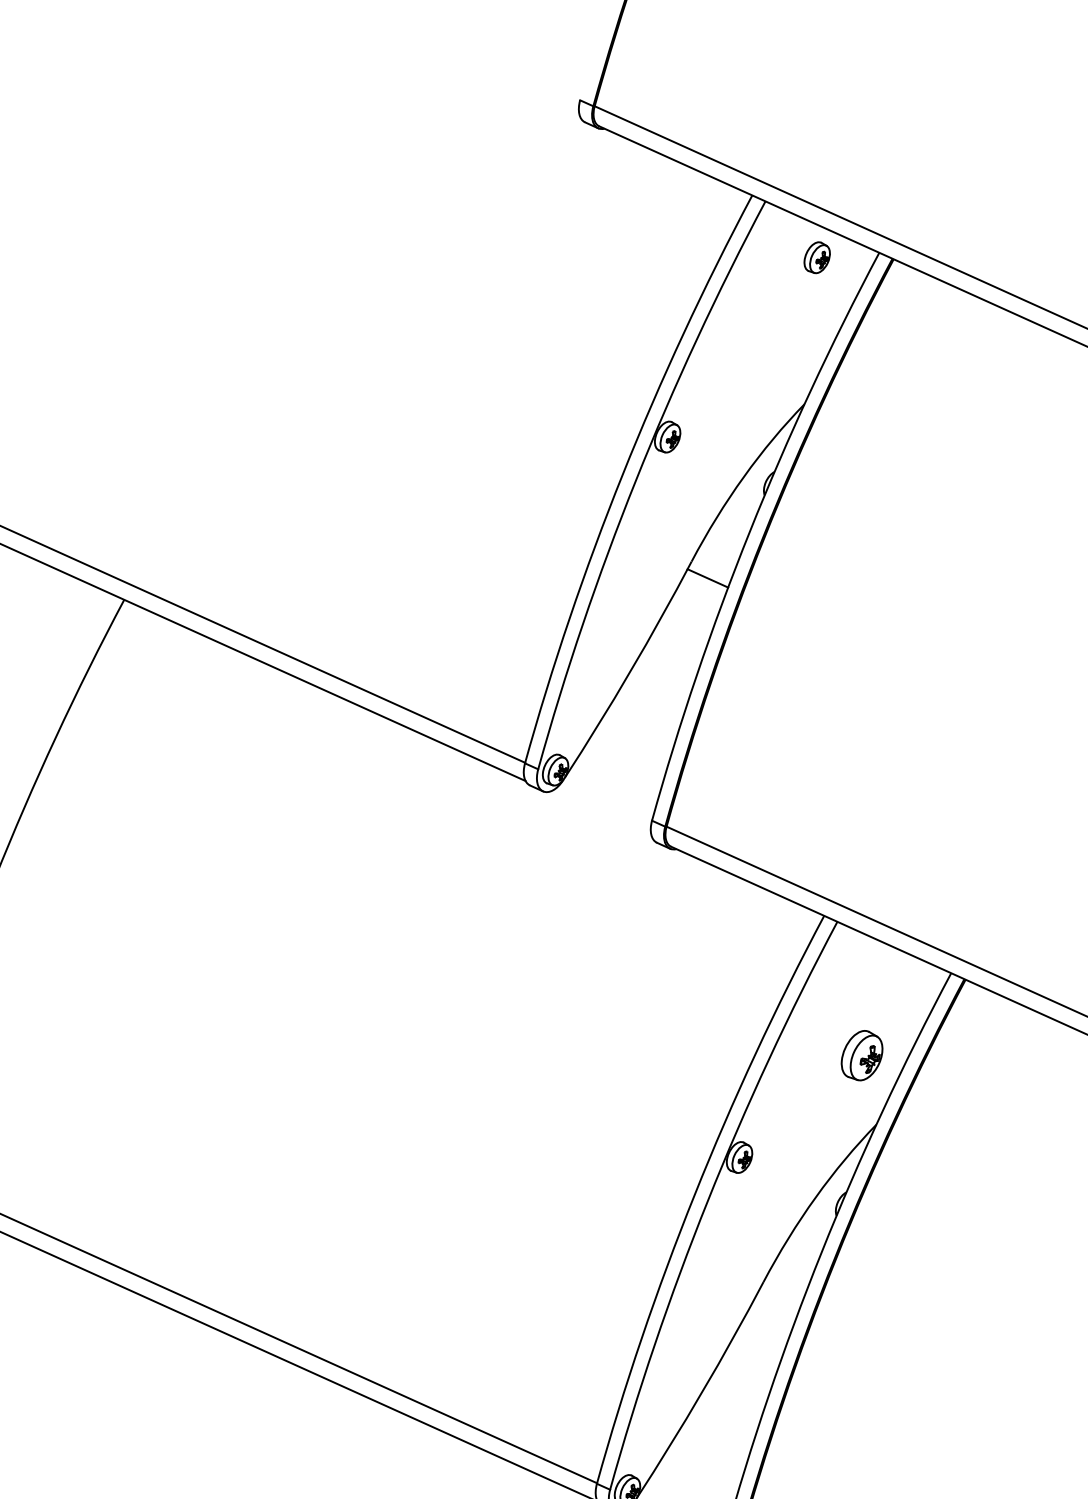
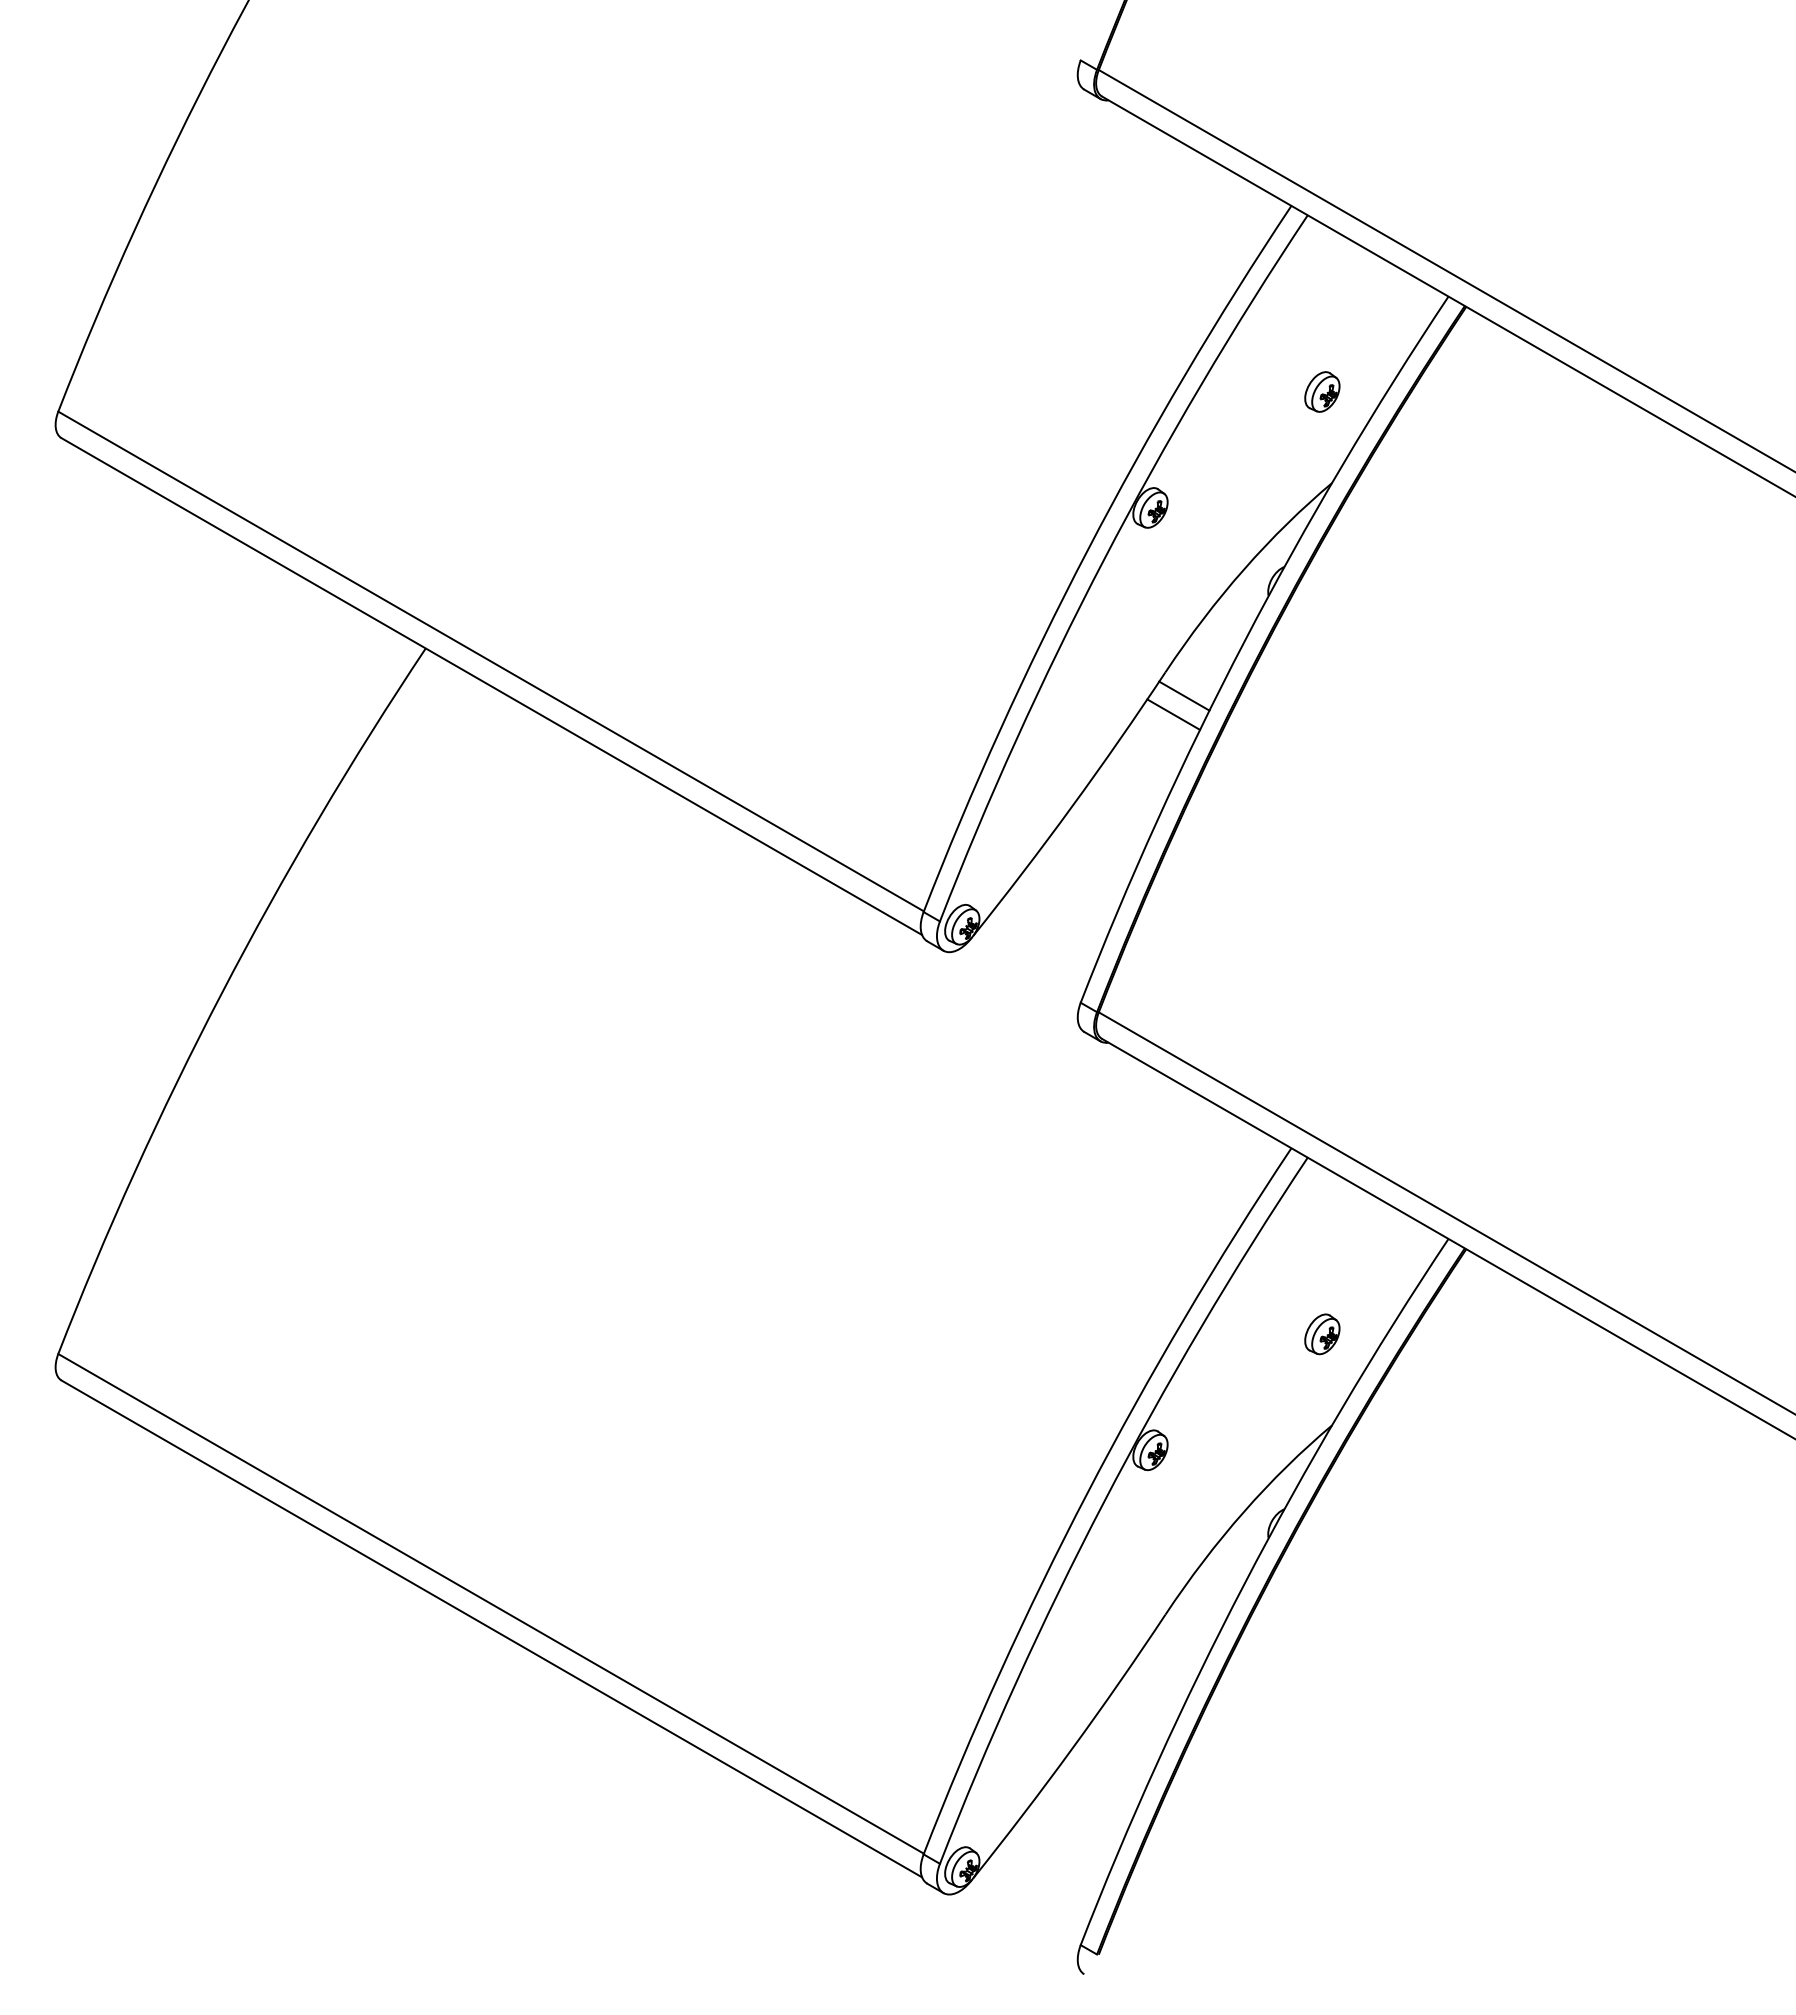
part: (817, 257) -> (1322, 391), moved
line: (700, 593) -> (1173, 714), added
part: (862, 1055) -> (1322, 1334), size x0.62

